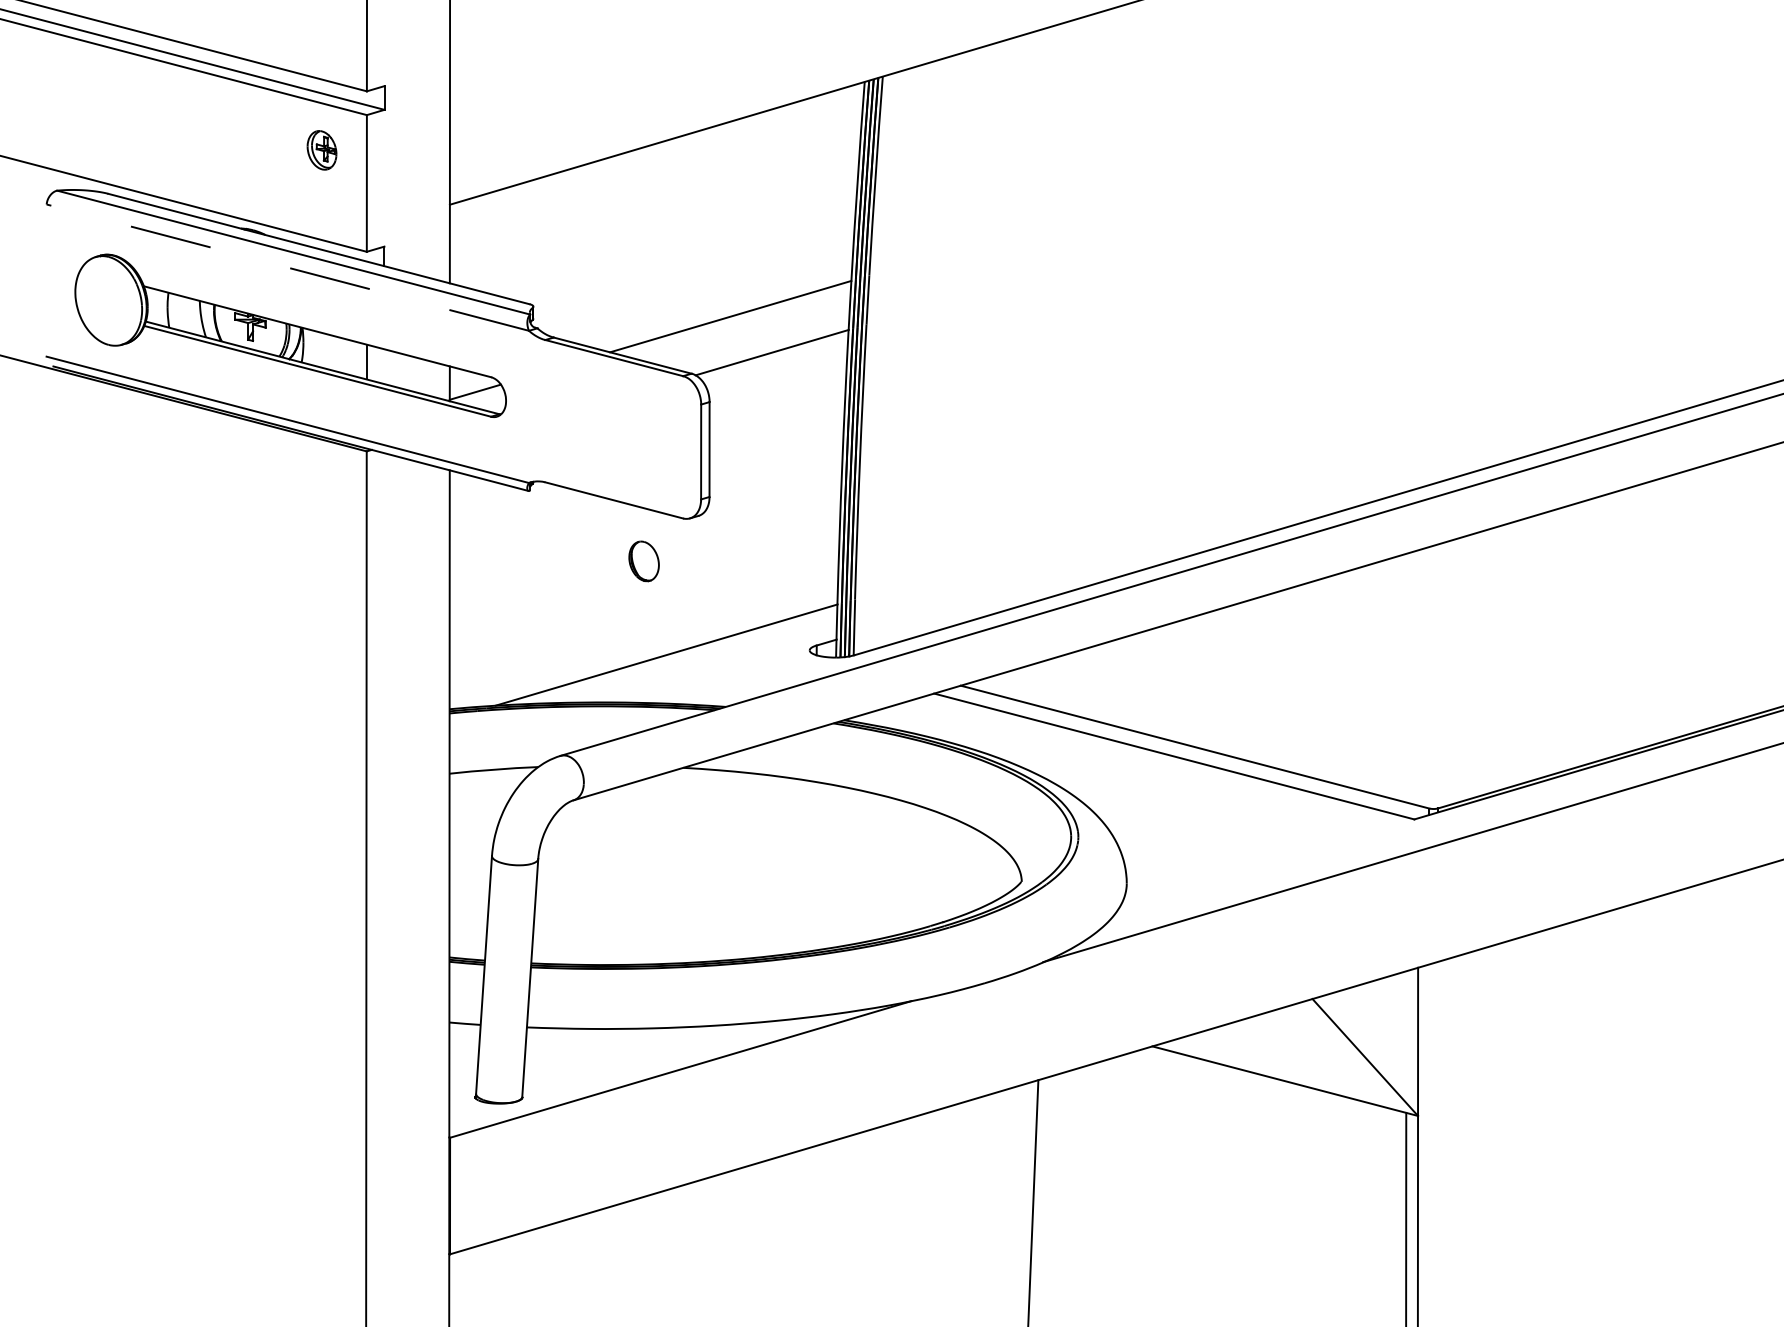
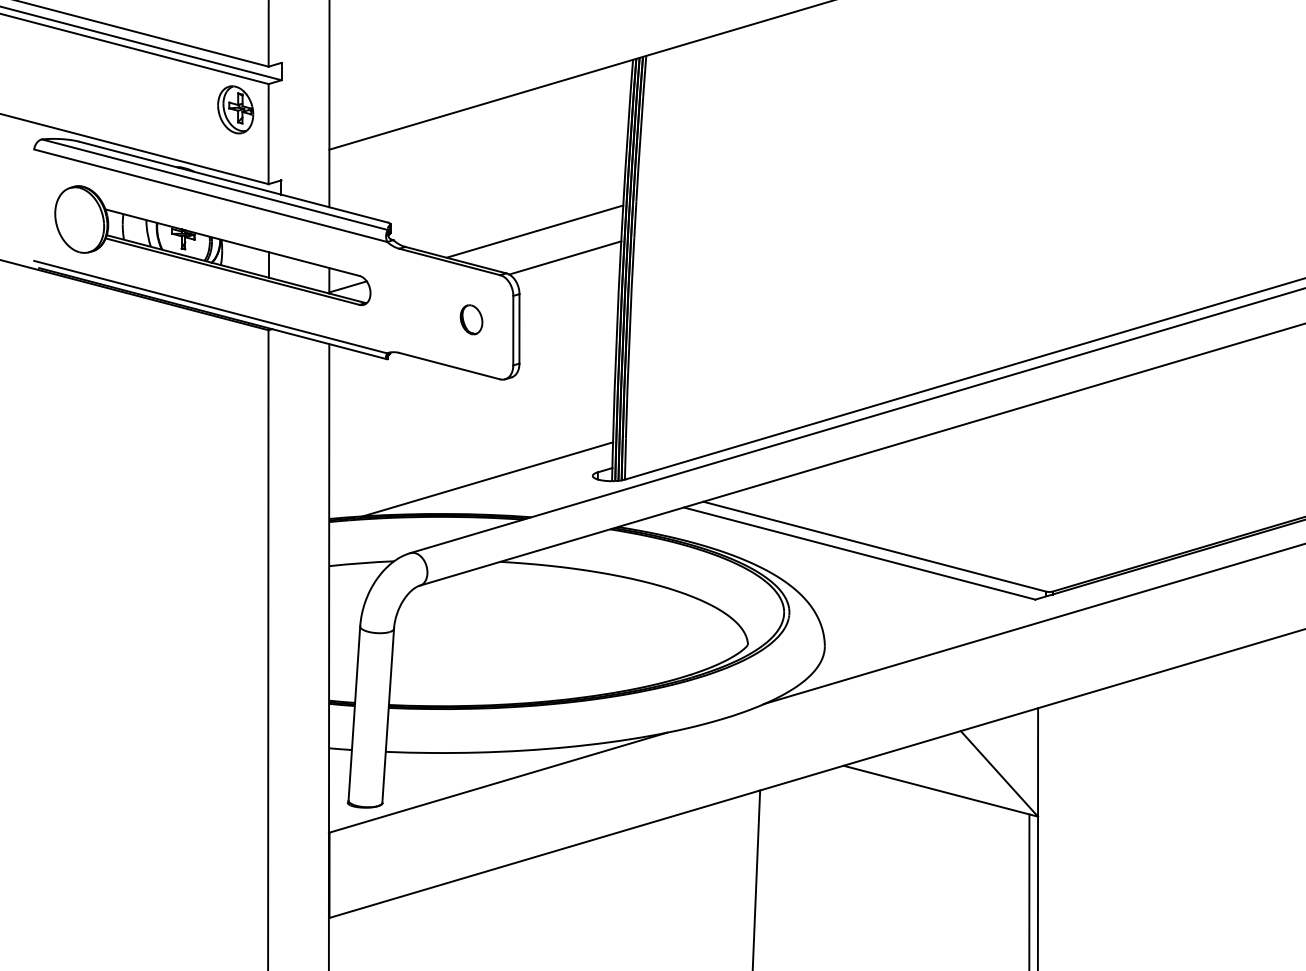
part: (321, 149) -> (235, 109), size x1.67
line: (287, 267) -> (210, 195), dashed -> solid
part: (644, 561) -> (471, 319), moved

